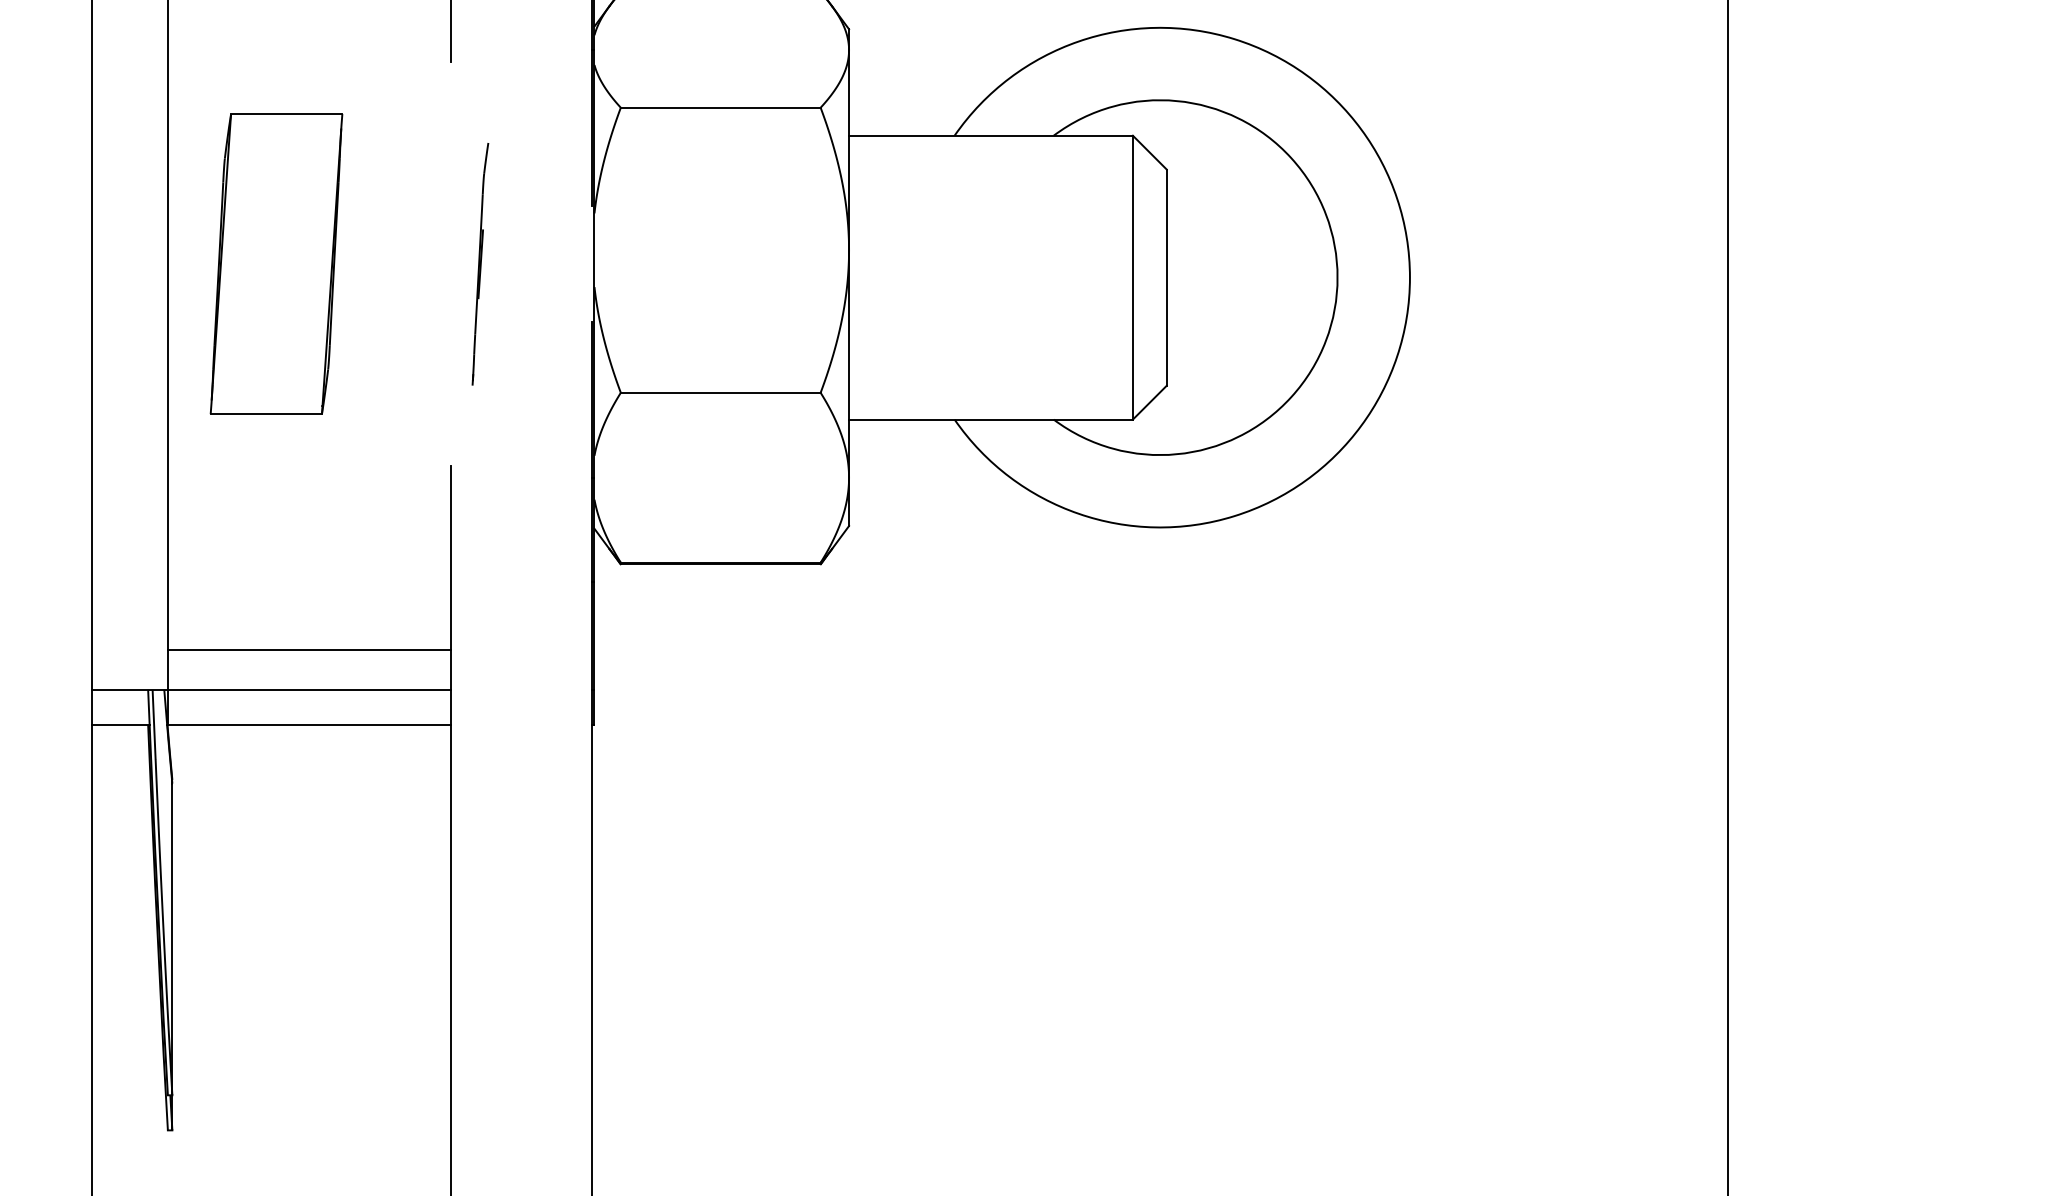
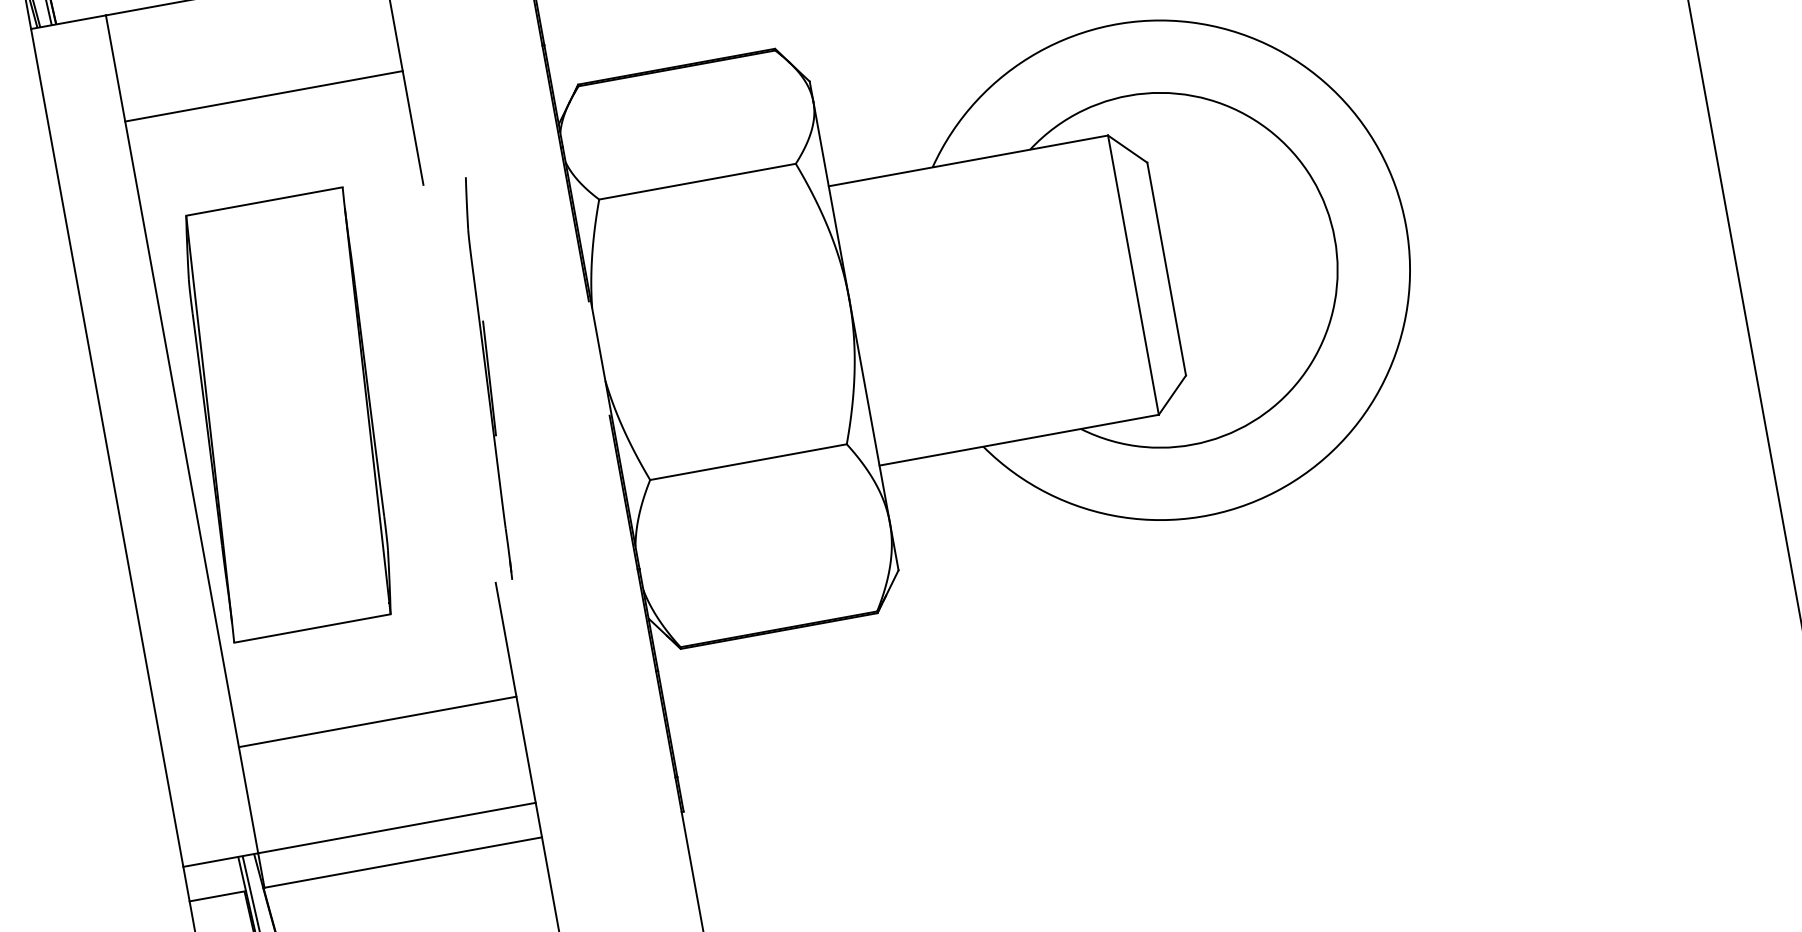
part: (276, 263) -> (288, 414), size x1.43
part: (480, 264) -> (489, 378), size x1.67
line: (309, 650) -> (377, 722), moved

